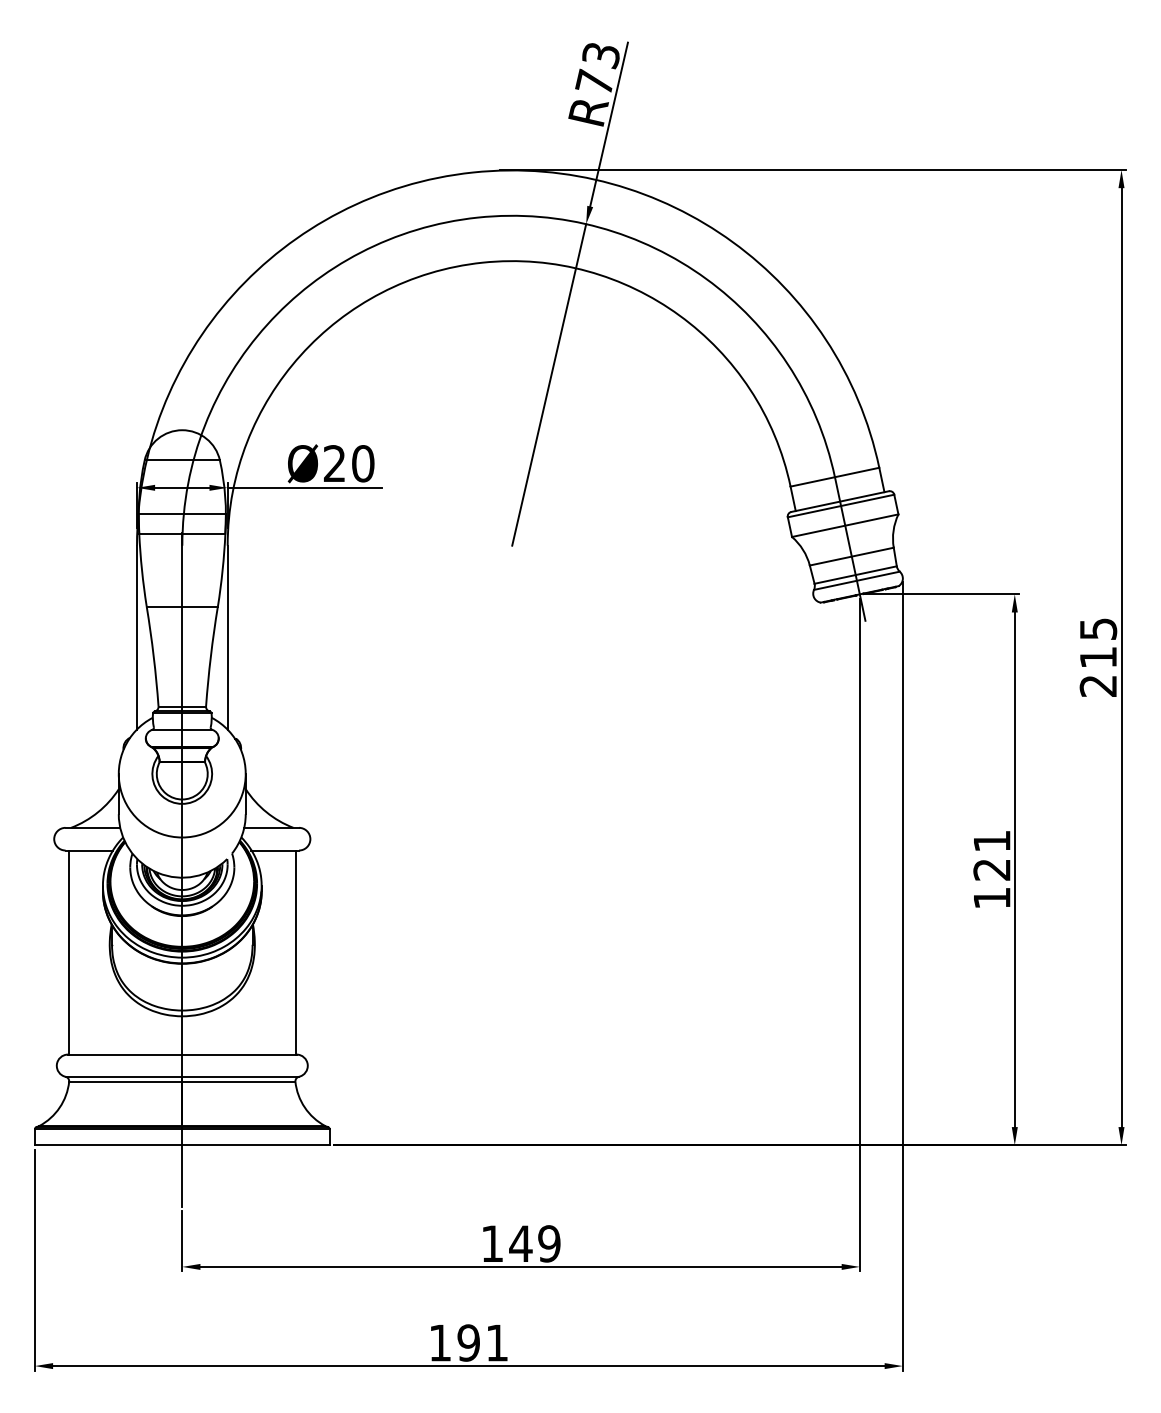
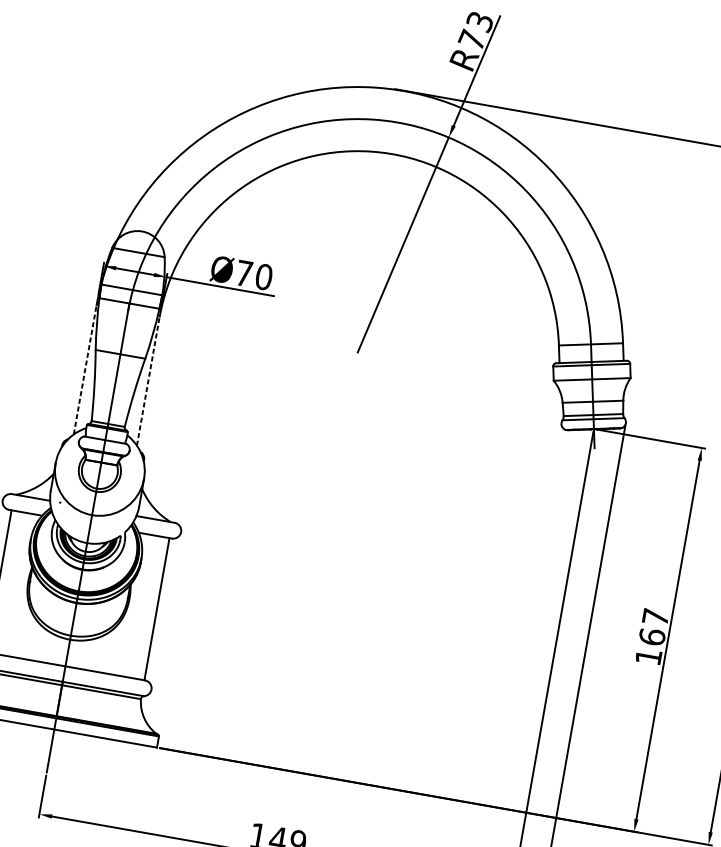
text: (334, 463) -> (244, 273), Ø20 -> Ø70
line: (136, 637) -> (84, 370), solid -> dashed
line: (227, 637) -> (148, 381), solid -> dashed
text: (991, 855) -> (653, 627), 121 -> 167

